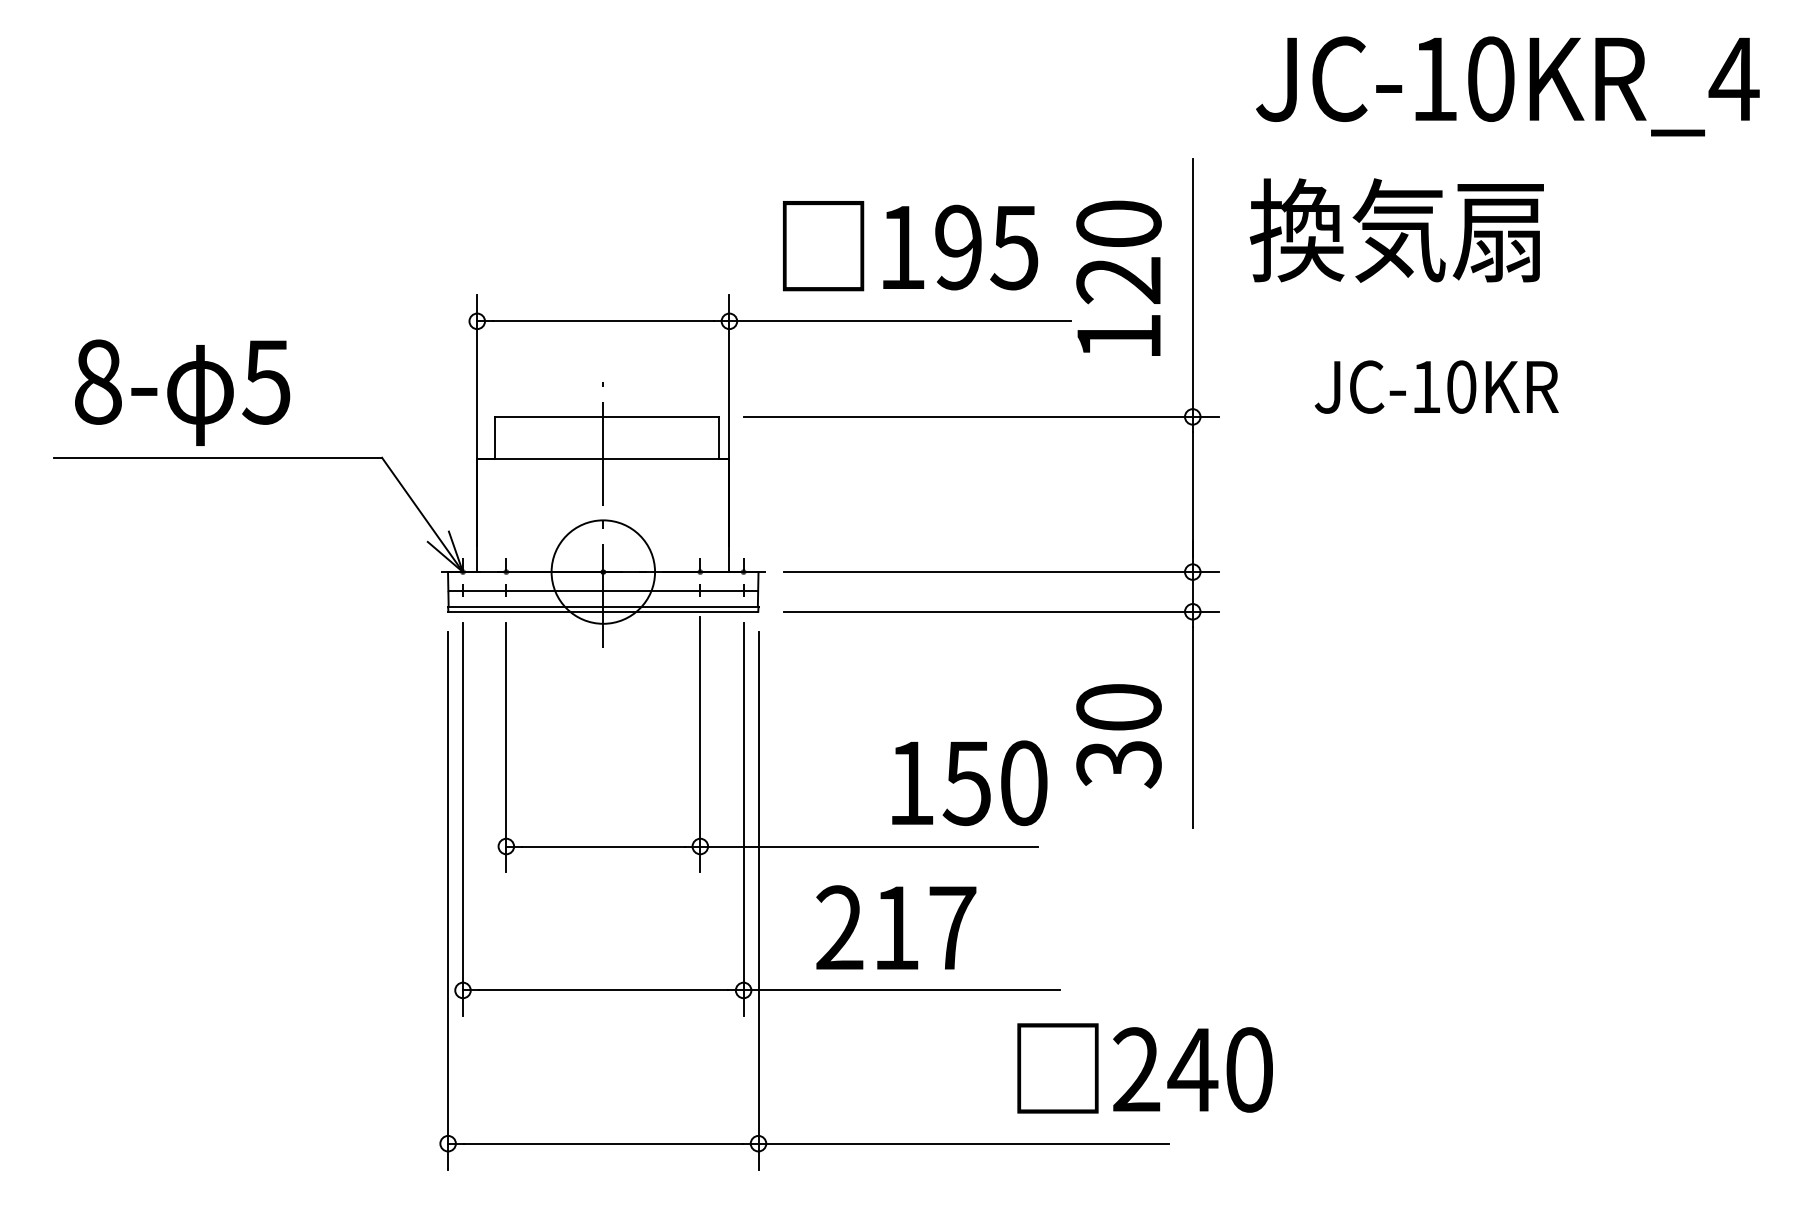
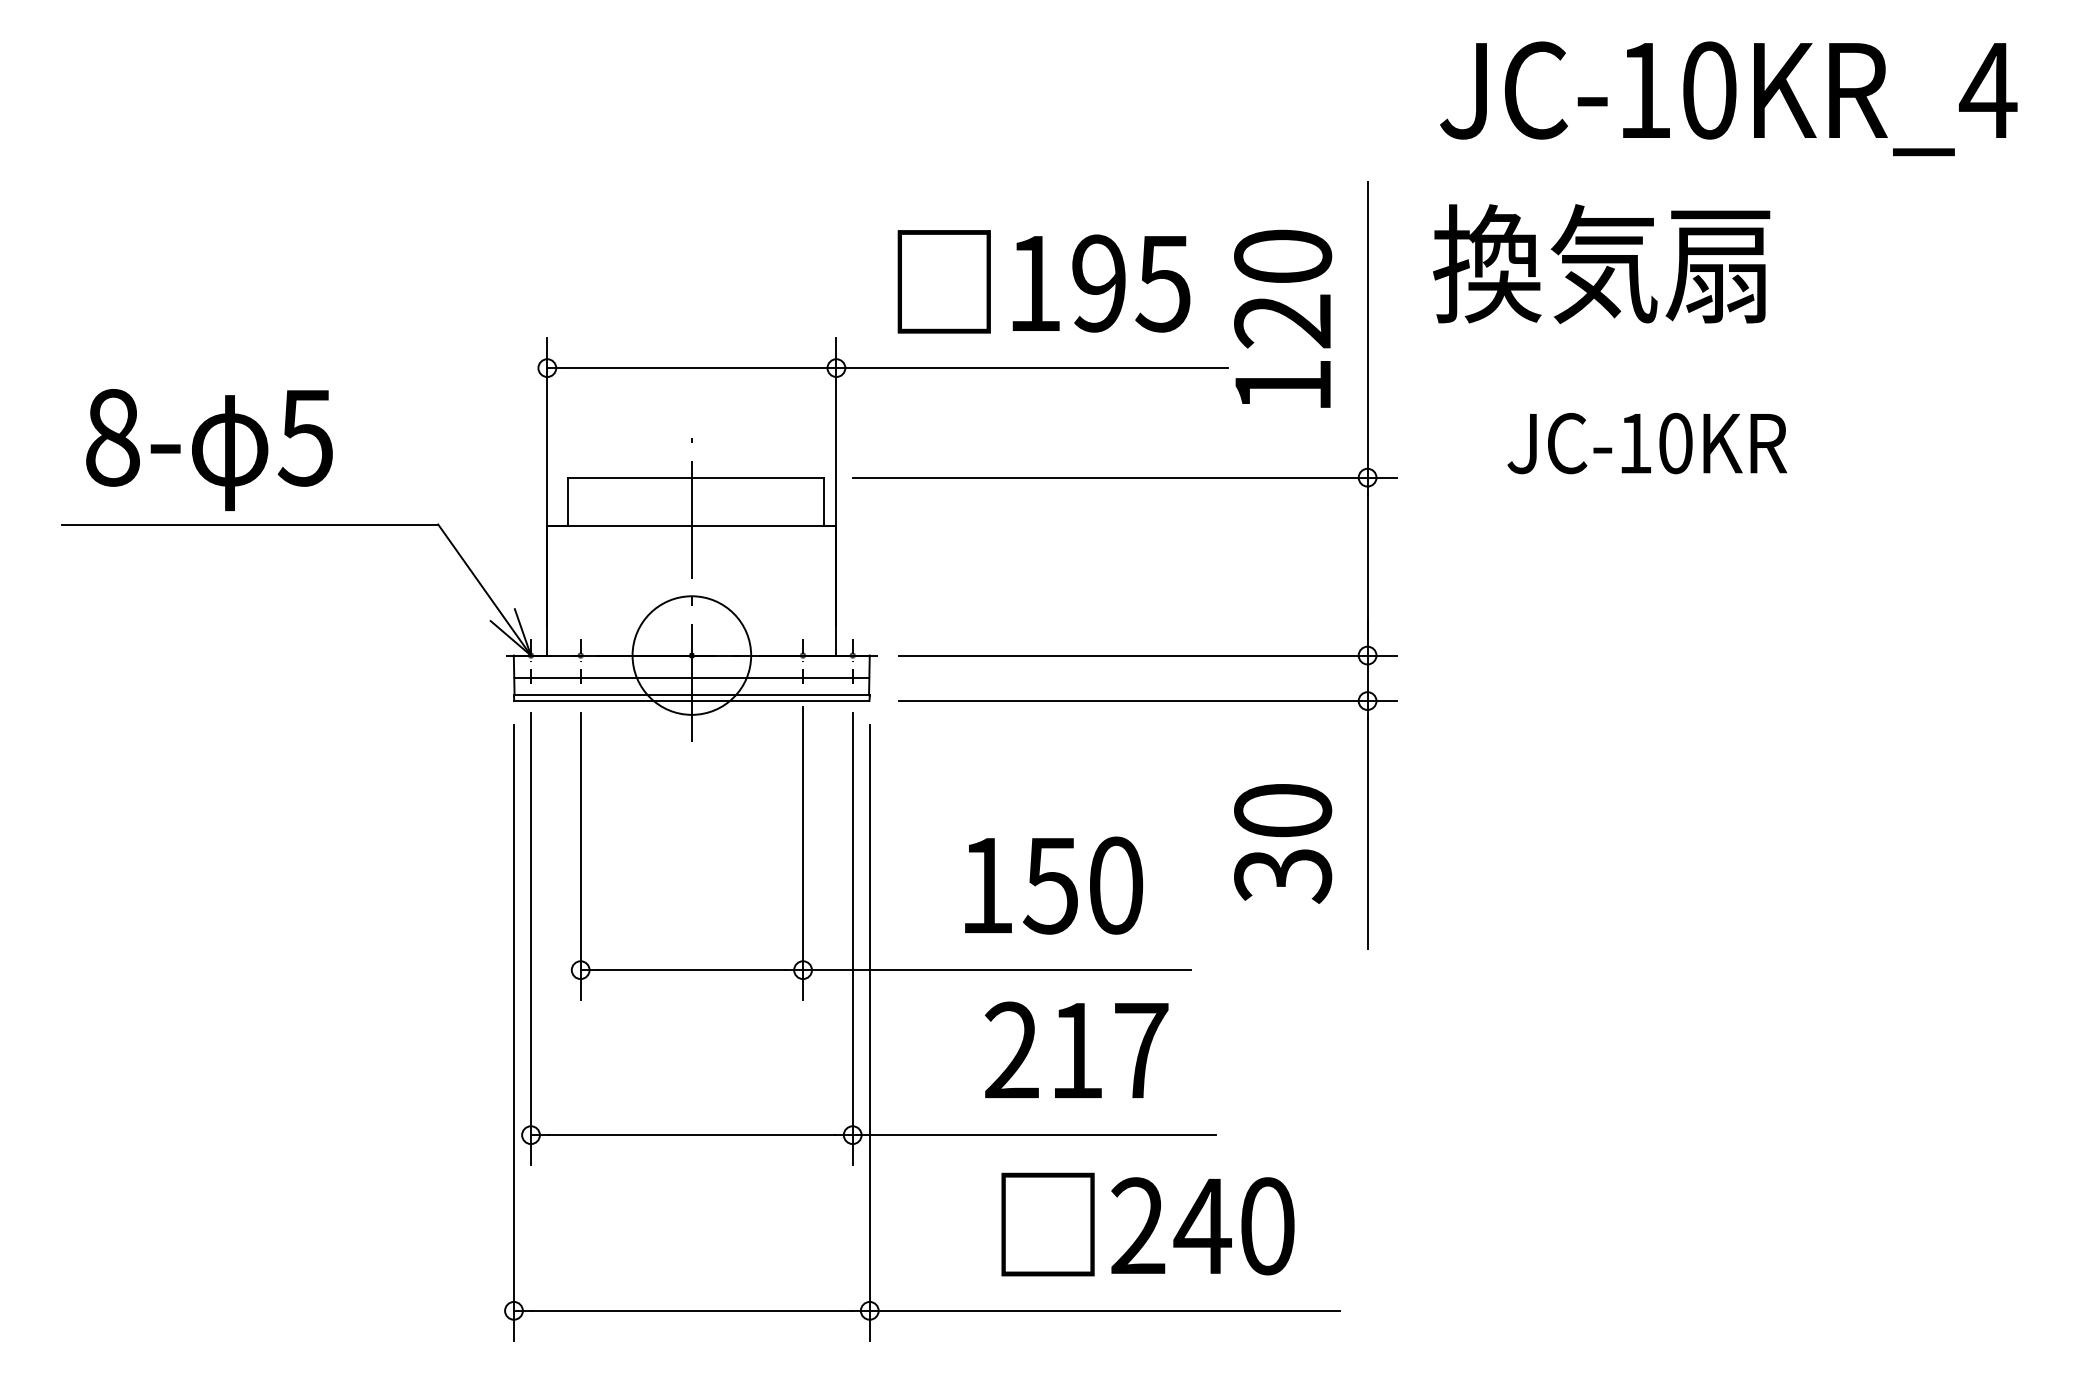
text: (969, 783) -> (1053, 885), moved
text: (896, 927) -> (1076, 1049), moved
text: (1144, 1068) -> (1147, 1224), moved

